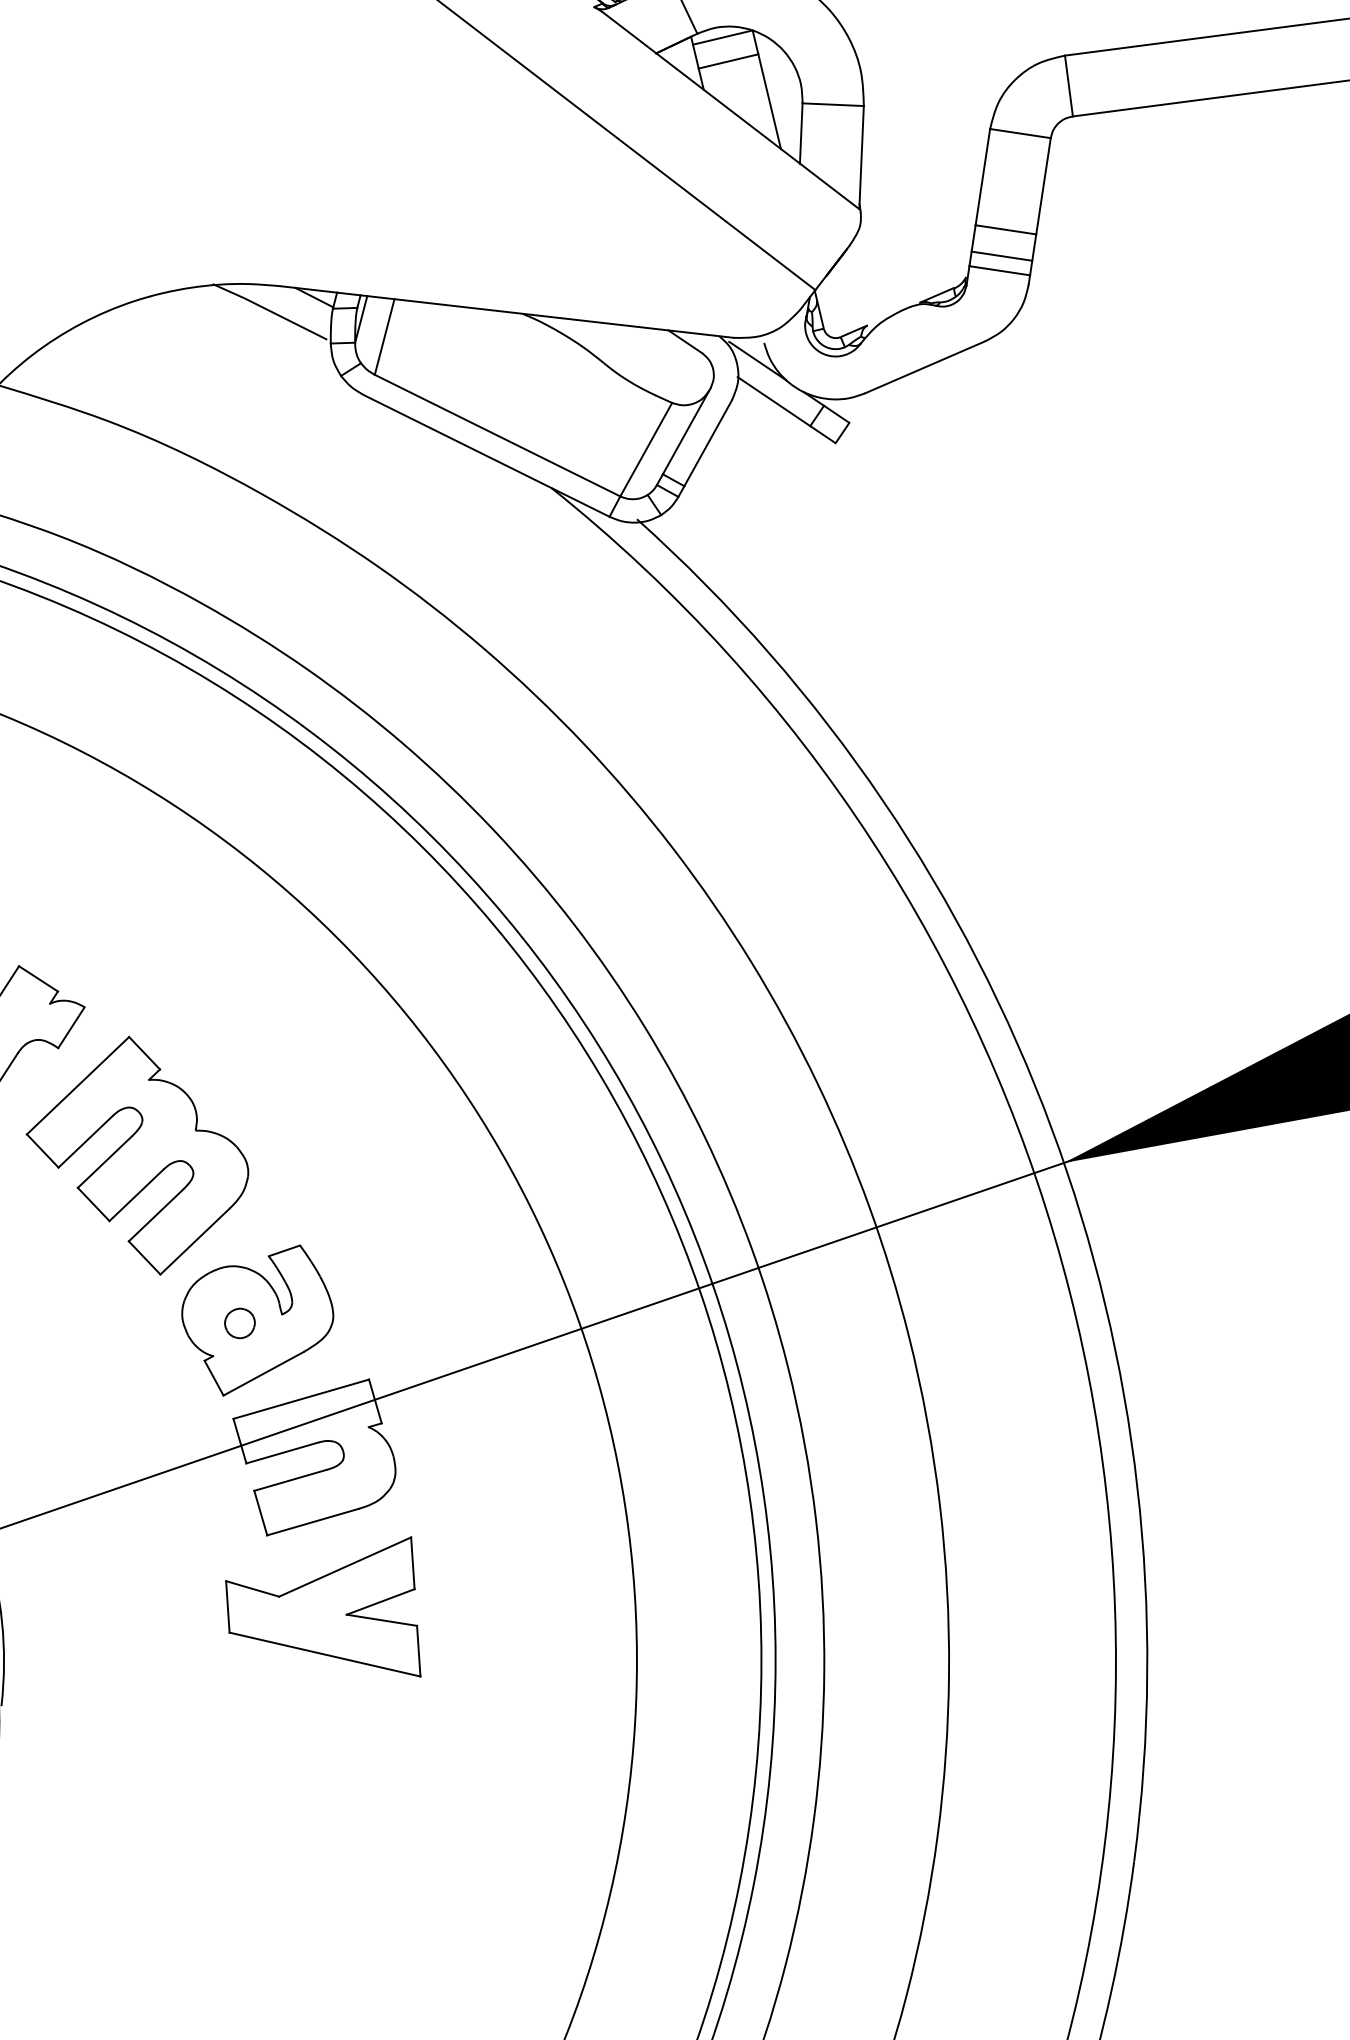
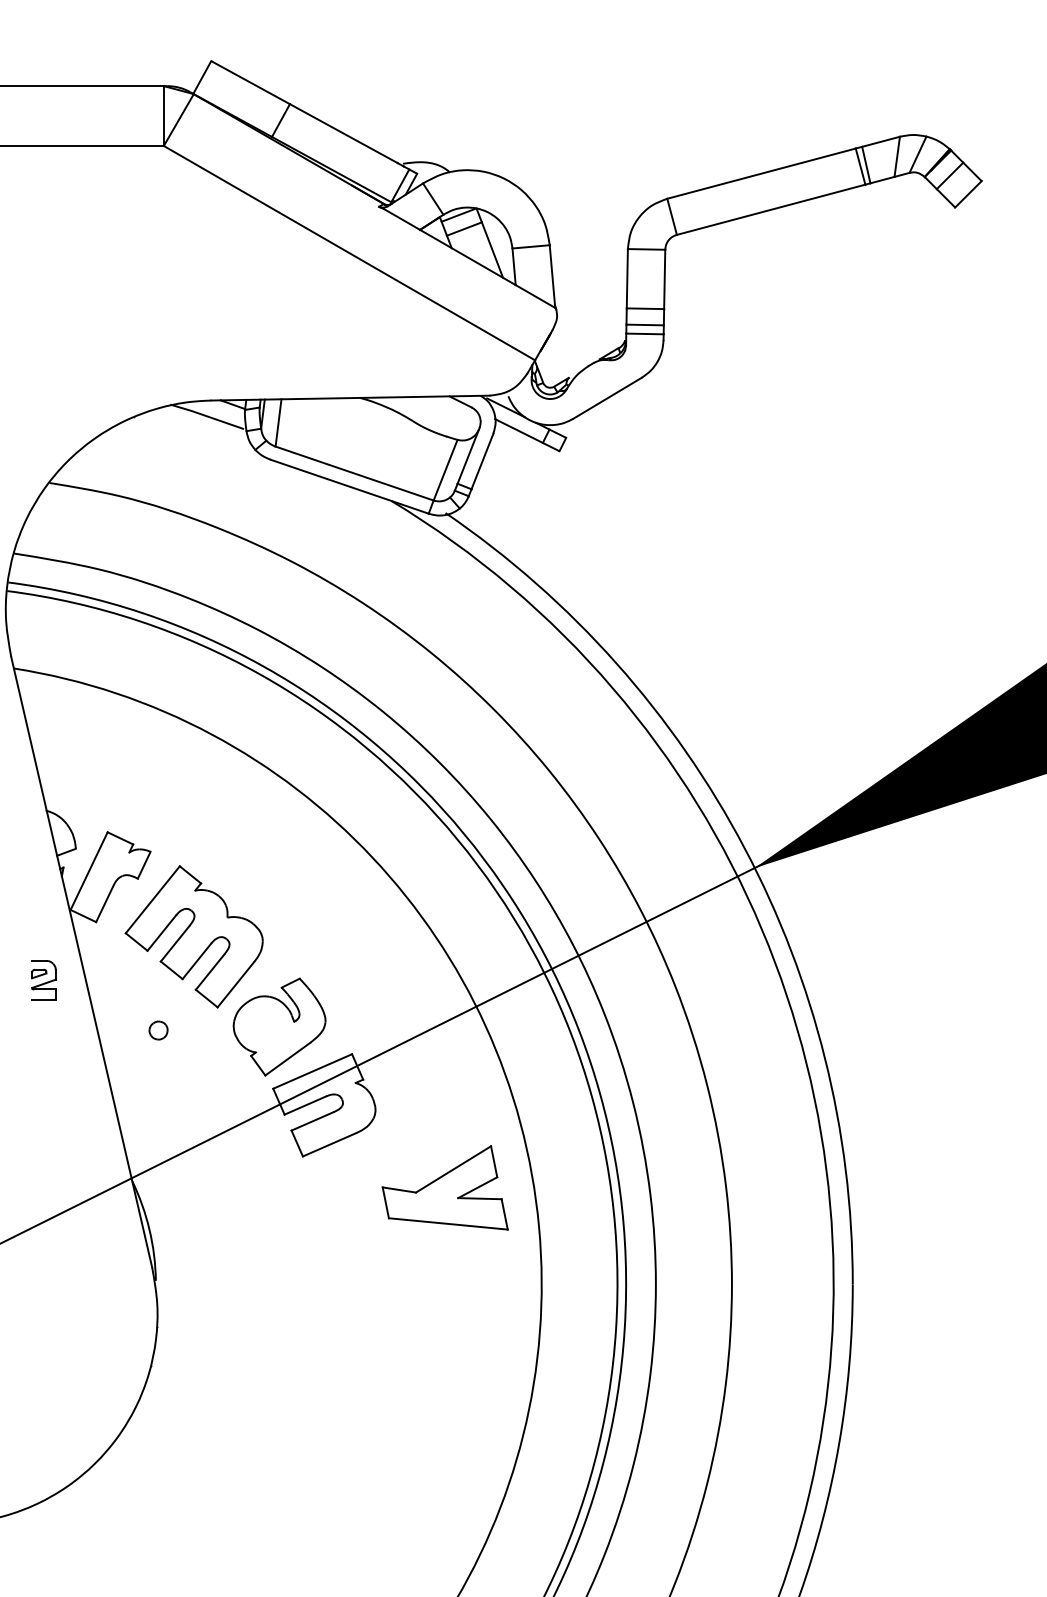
part: (239, 1323) -> (158, 1030), moved
part: (326, 1594) -> (444, 1187), moved

